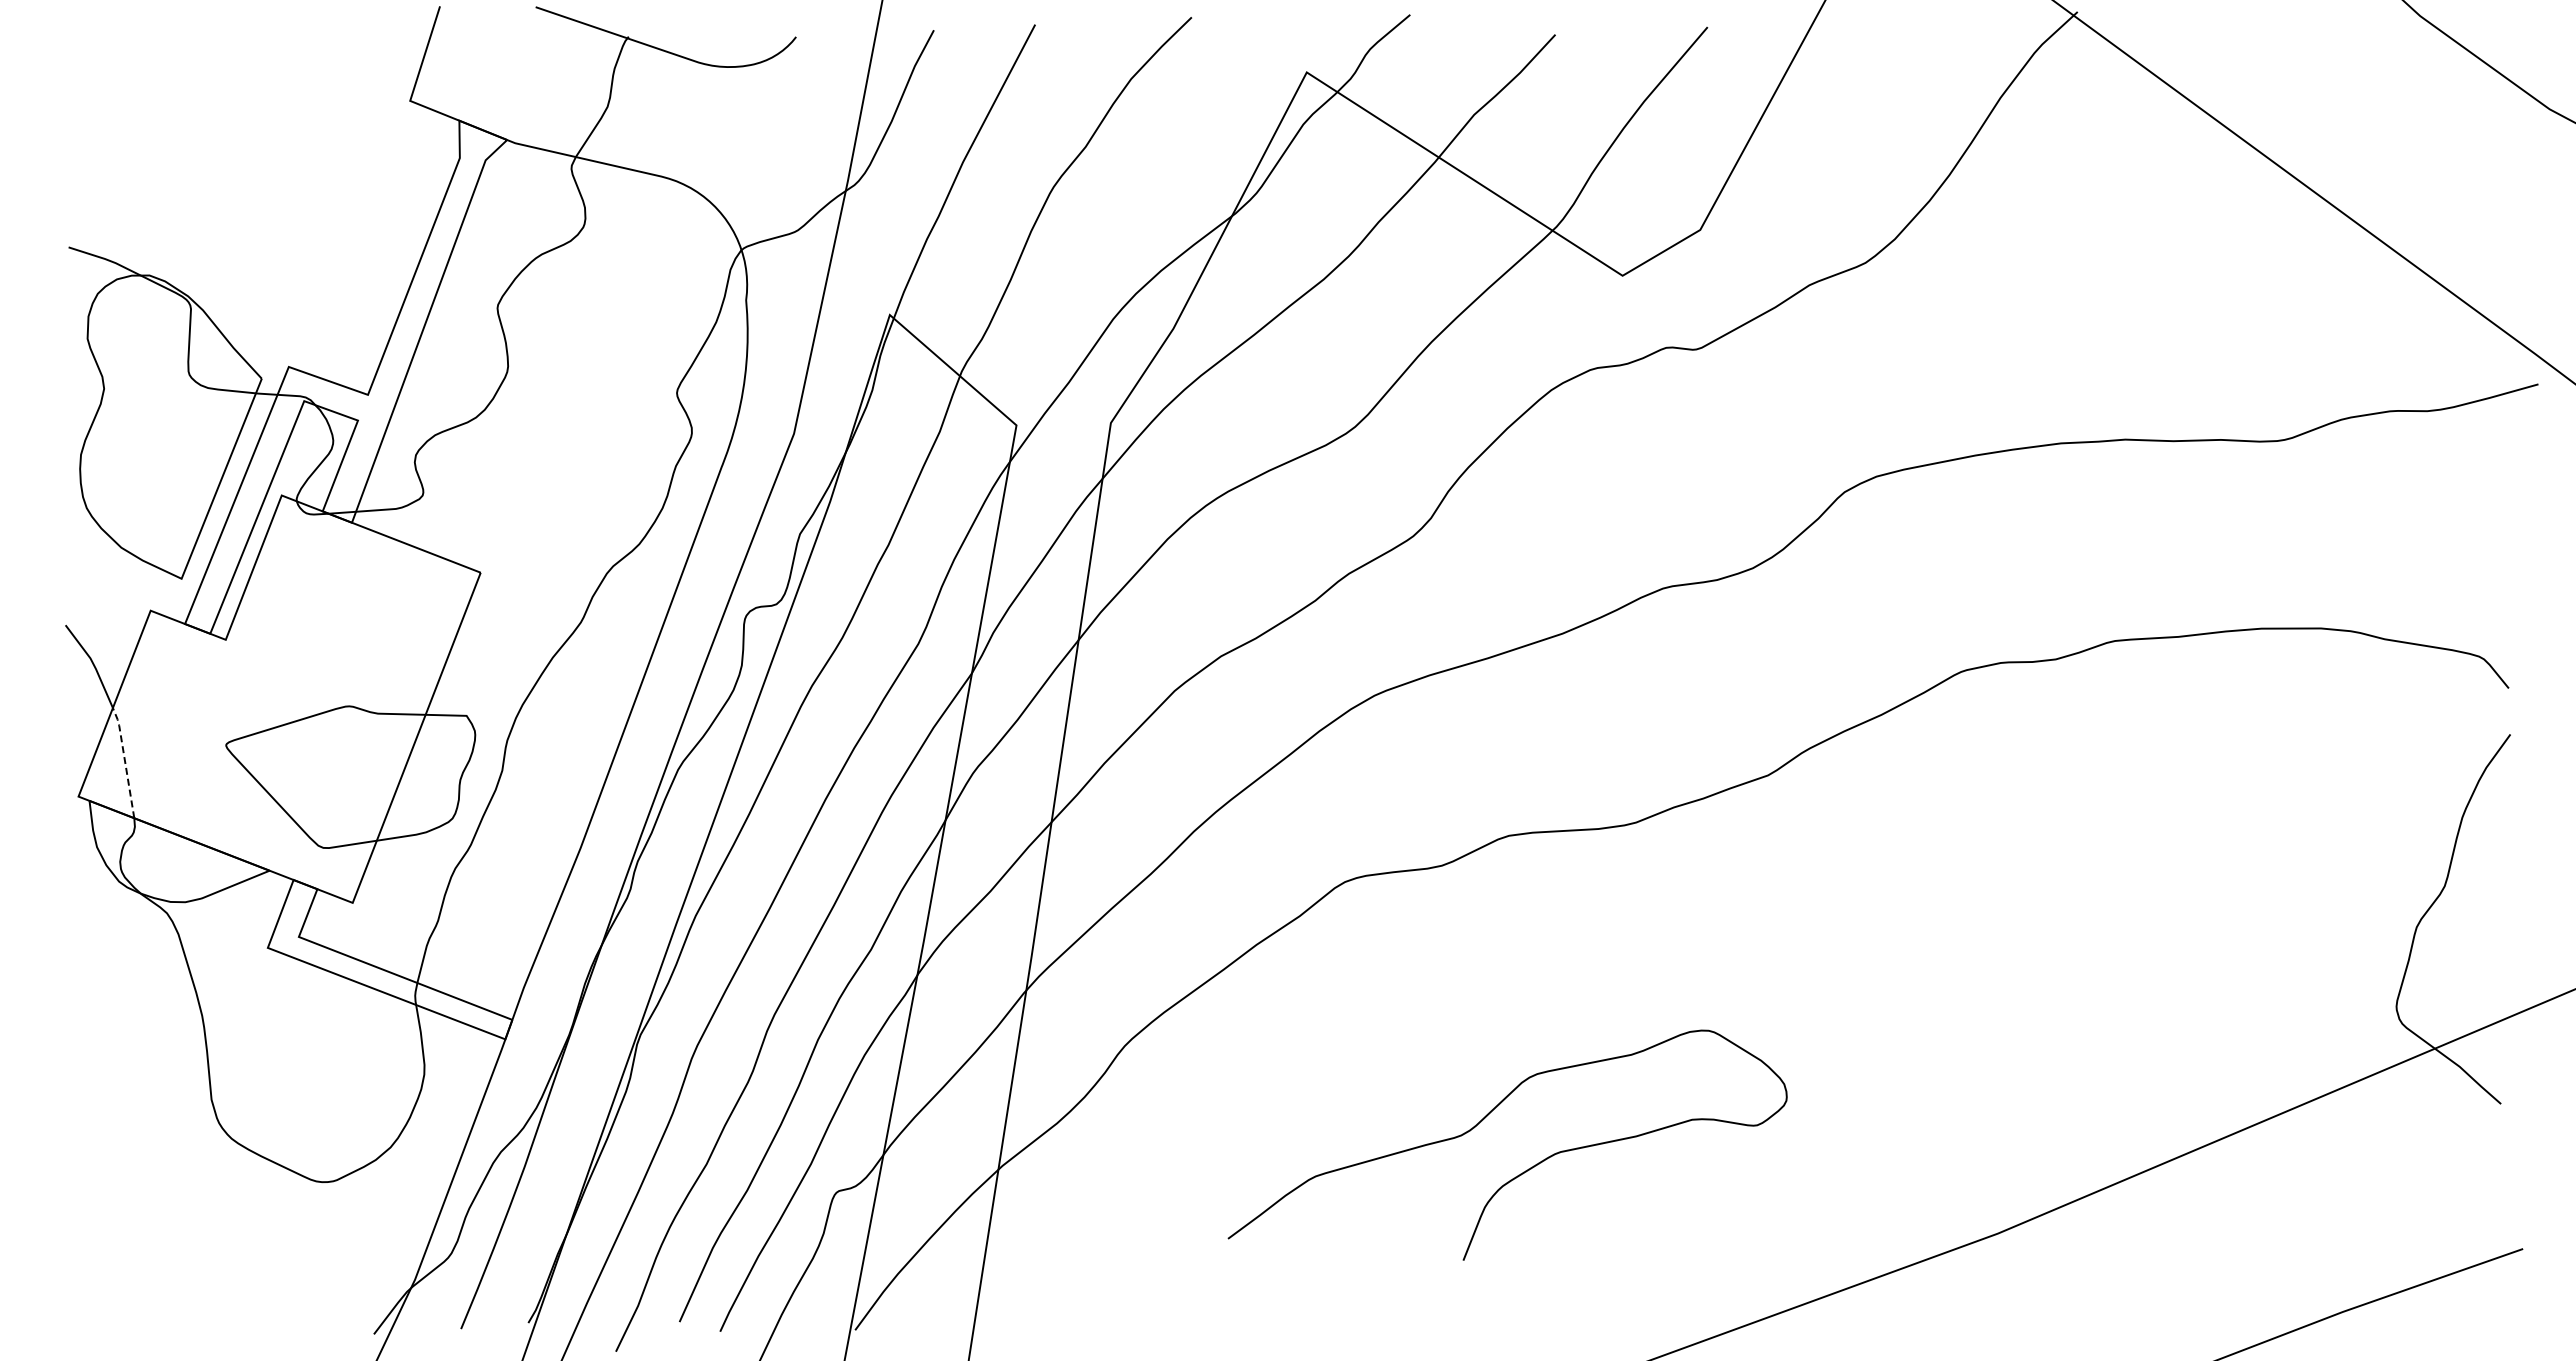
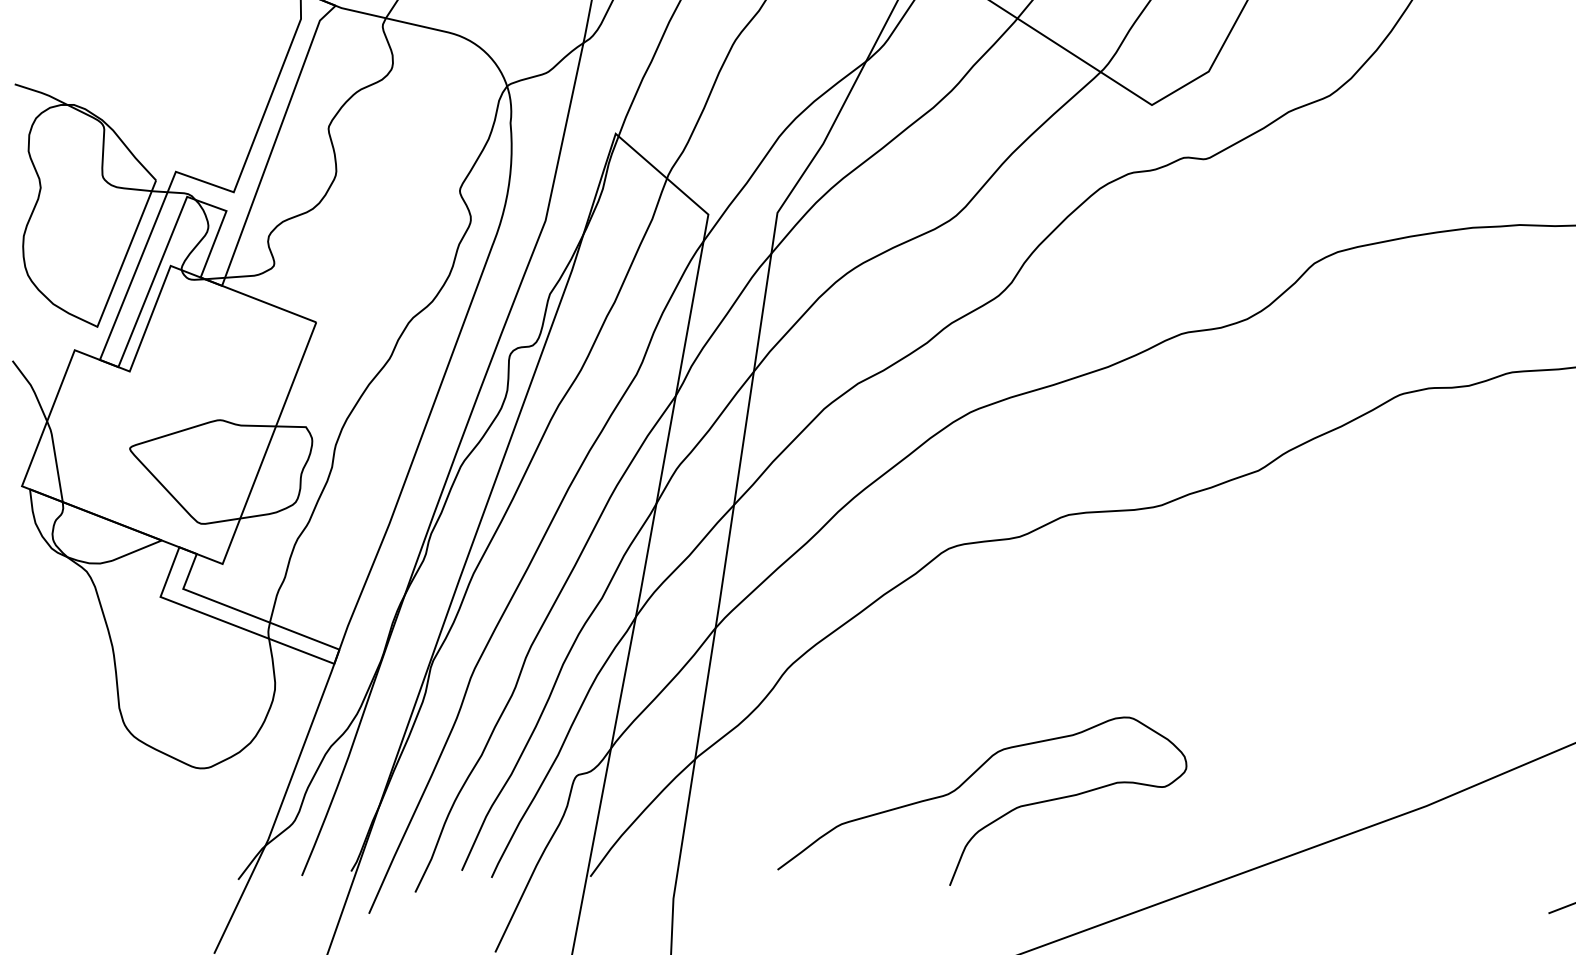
line: (125, 761) -> (56, 460), dashed -> solid
curve: (1523, 1171) -> (993, 820), moved

